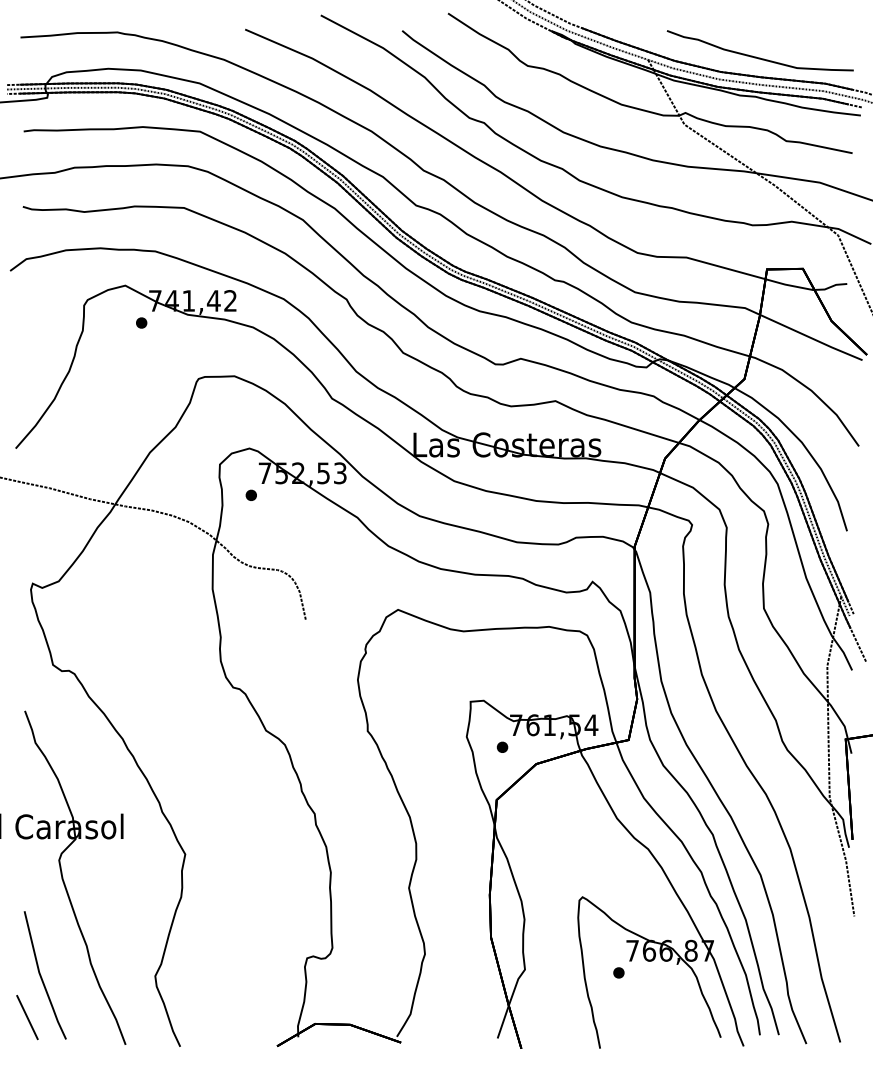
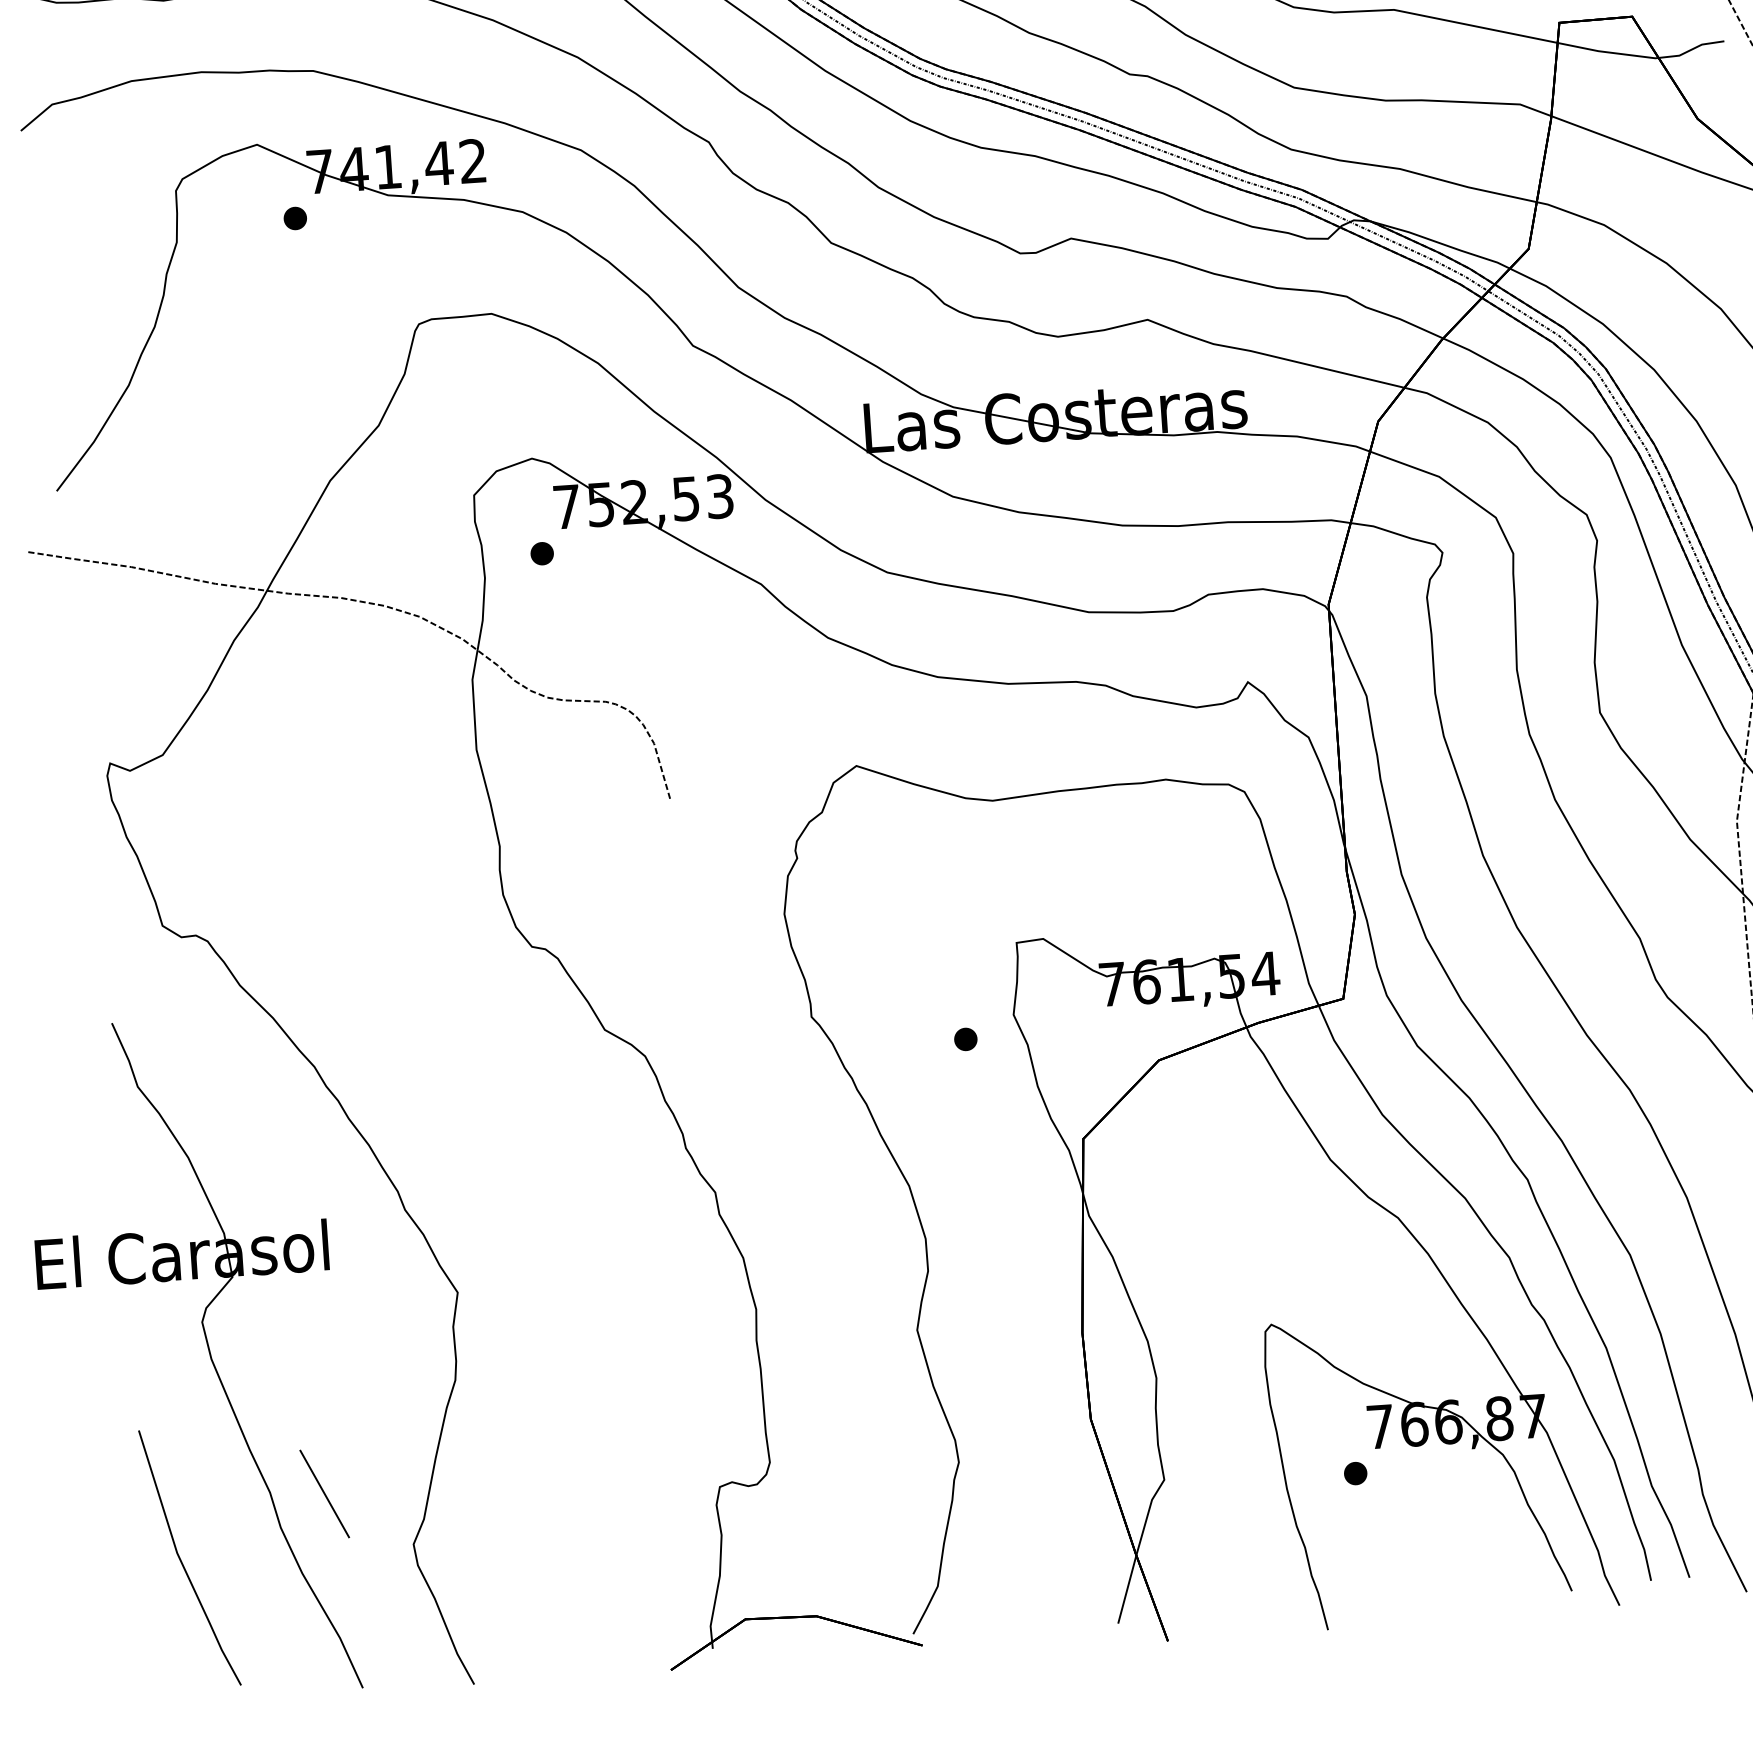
part: (502, 746) -> (965, 1037), moved
line: (27, 1017) -> (324, 1493), moved

